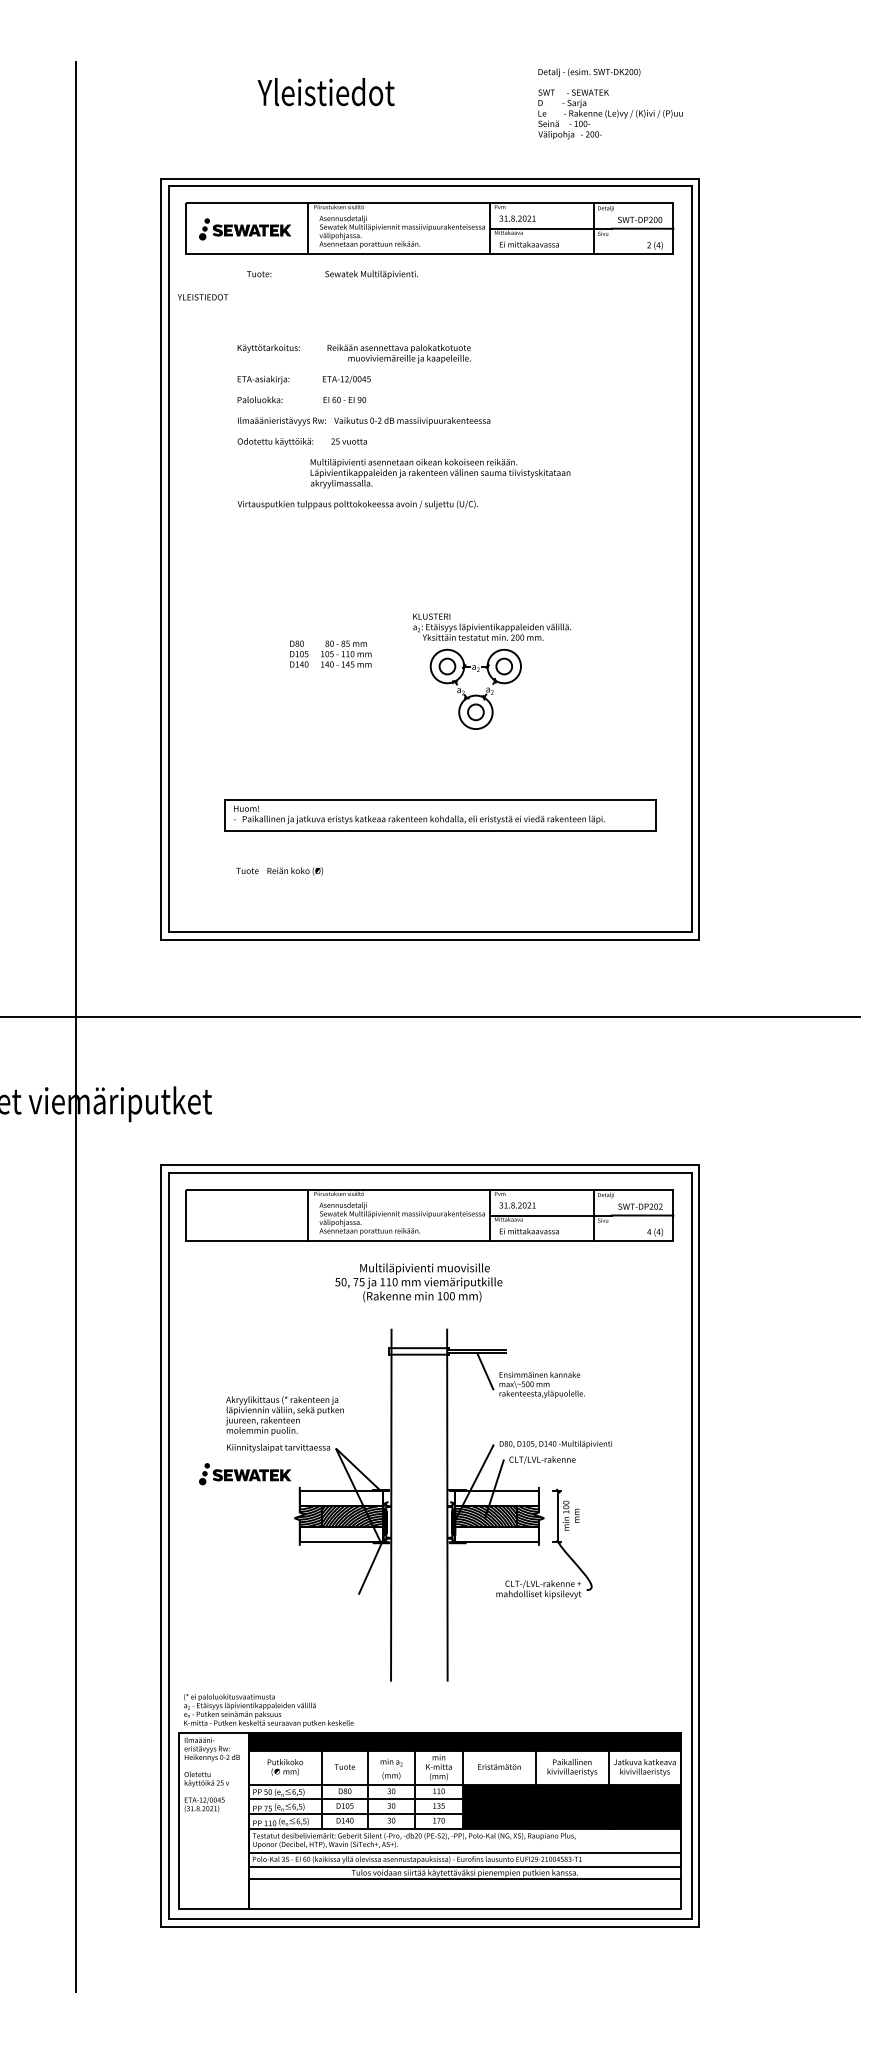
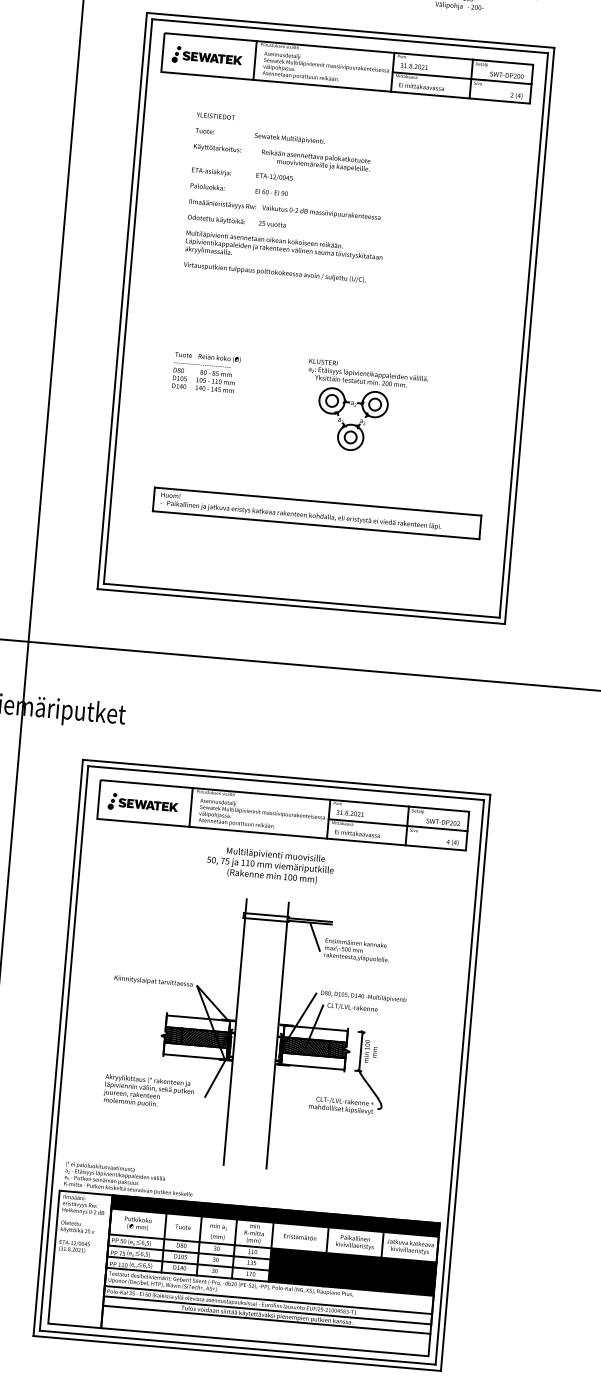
text: (332, 274) -> (260, 136), moved
text: (203, 297) -> (216, 116), moved
text: (440, 473) -> (284, 249), moved
text: (330, 653) -> (203, 379), moved
text: (279, 871) -> (207, 357), moved
text: (284, 1415) -> (148, 1091), moved
part: (244, 1474) -> (142, 804), moved

